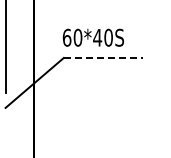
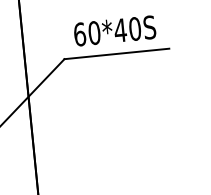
text: (93, 37) -> (114, 30), moved
line: (103, 58) -> (117, 54), dashed -> solid

